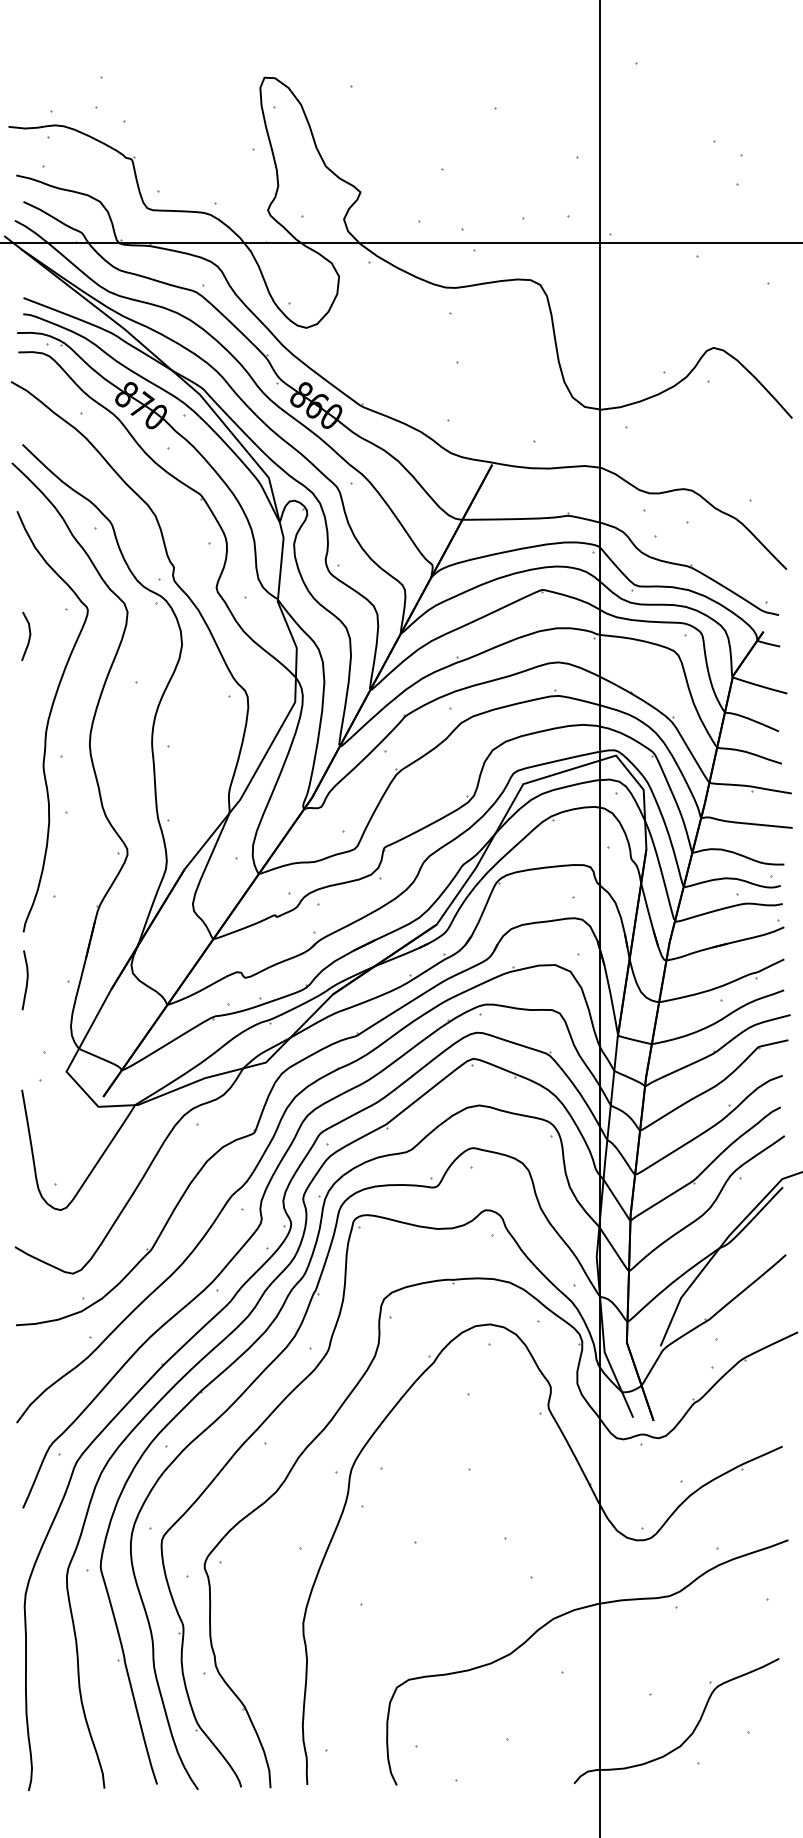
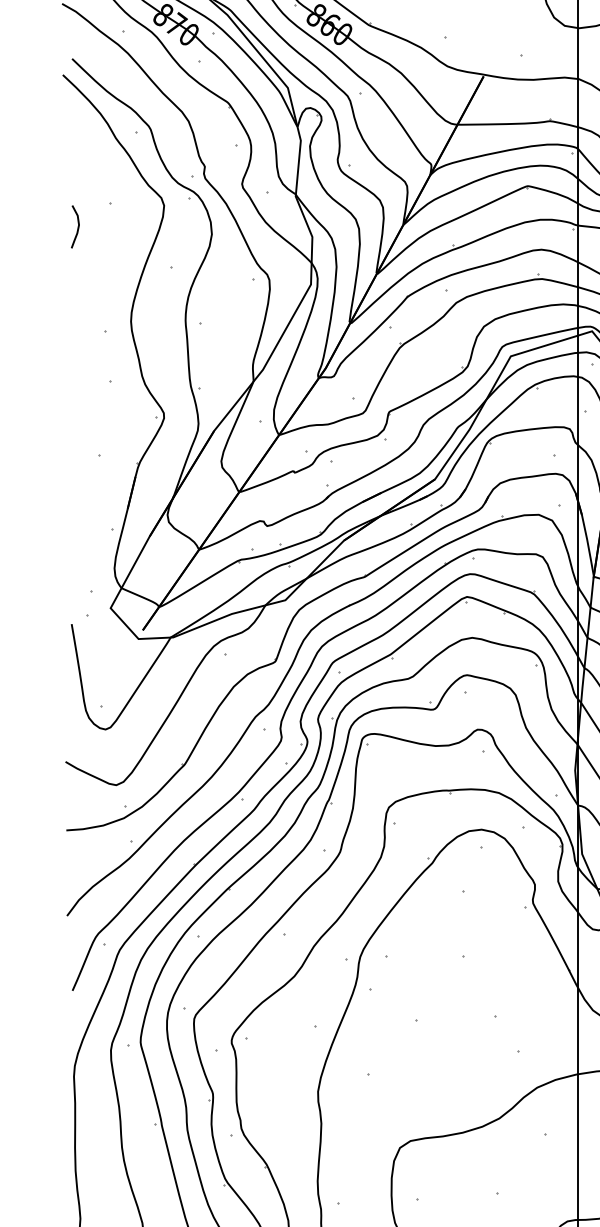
curve: (49, 721) -> (95, 301), removed
curve: (26, 980) -> (75, 528), removed

